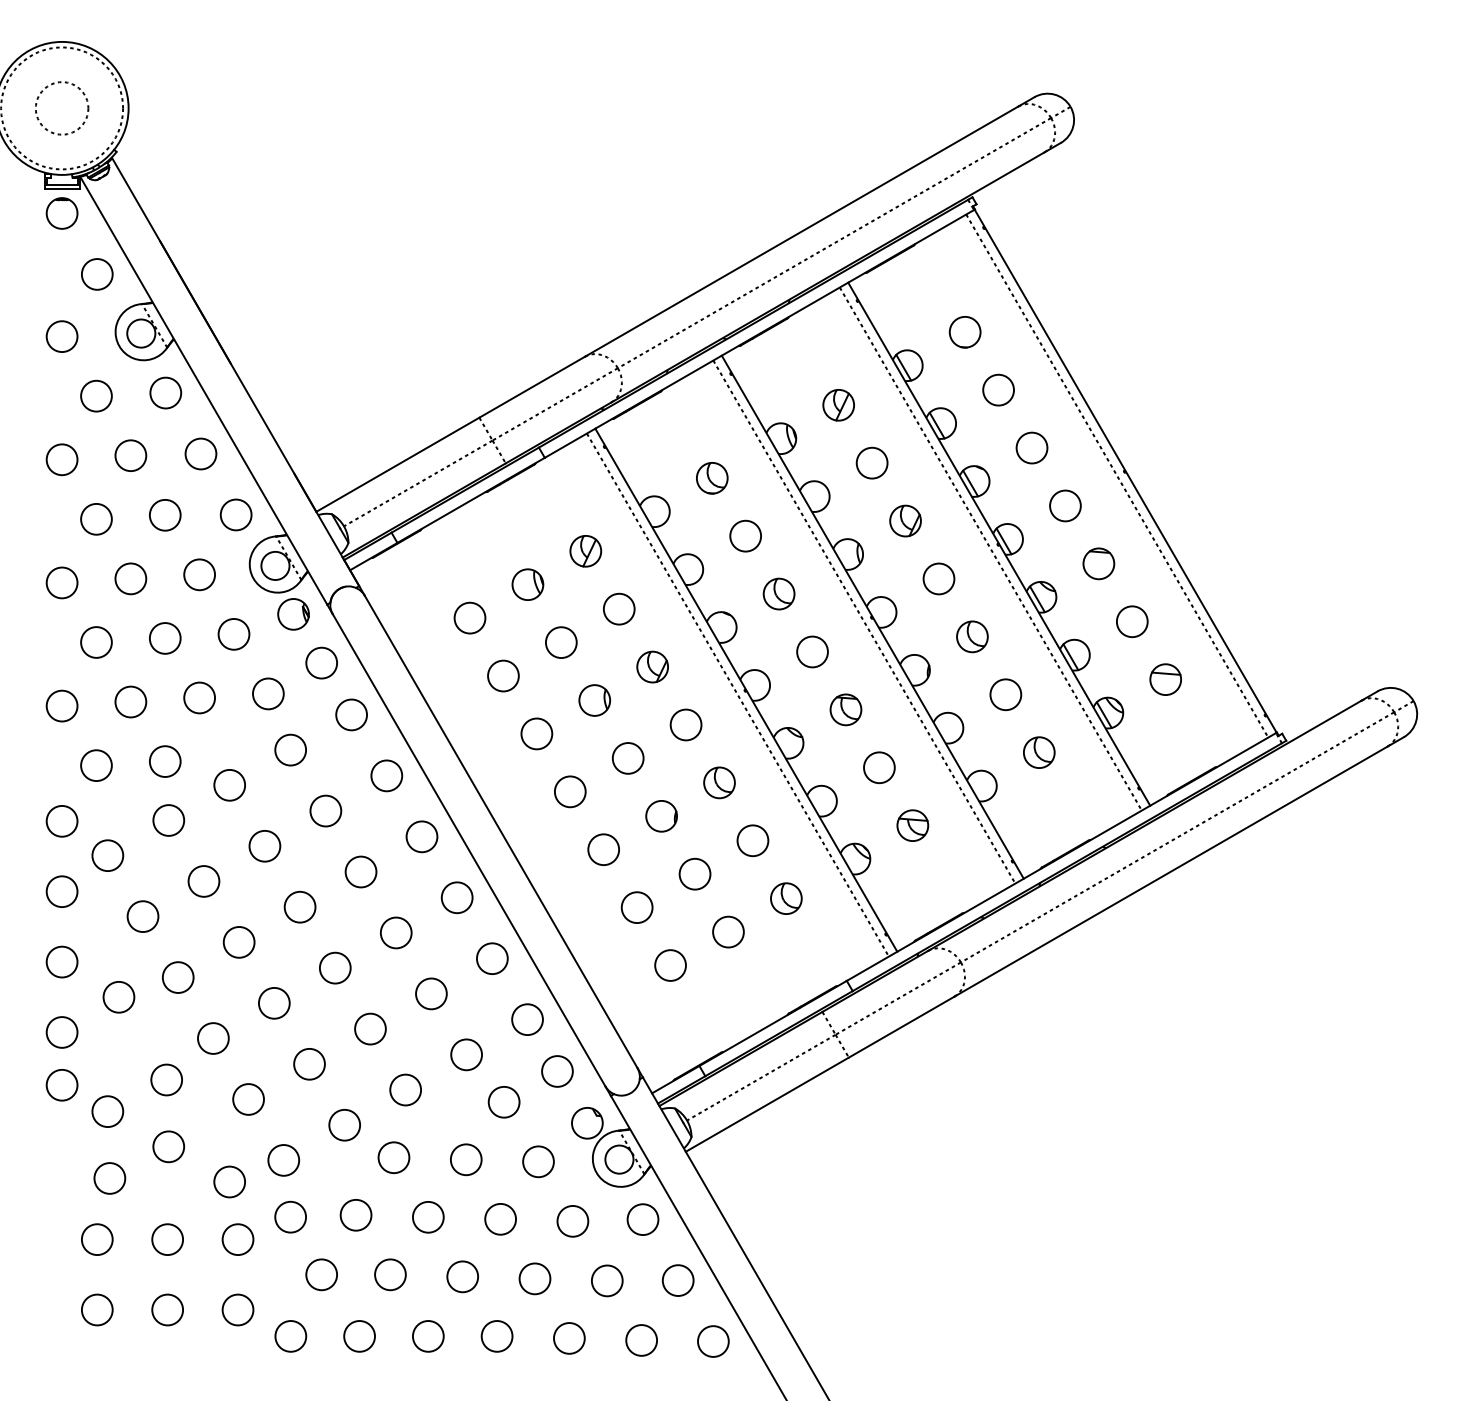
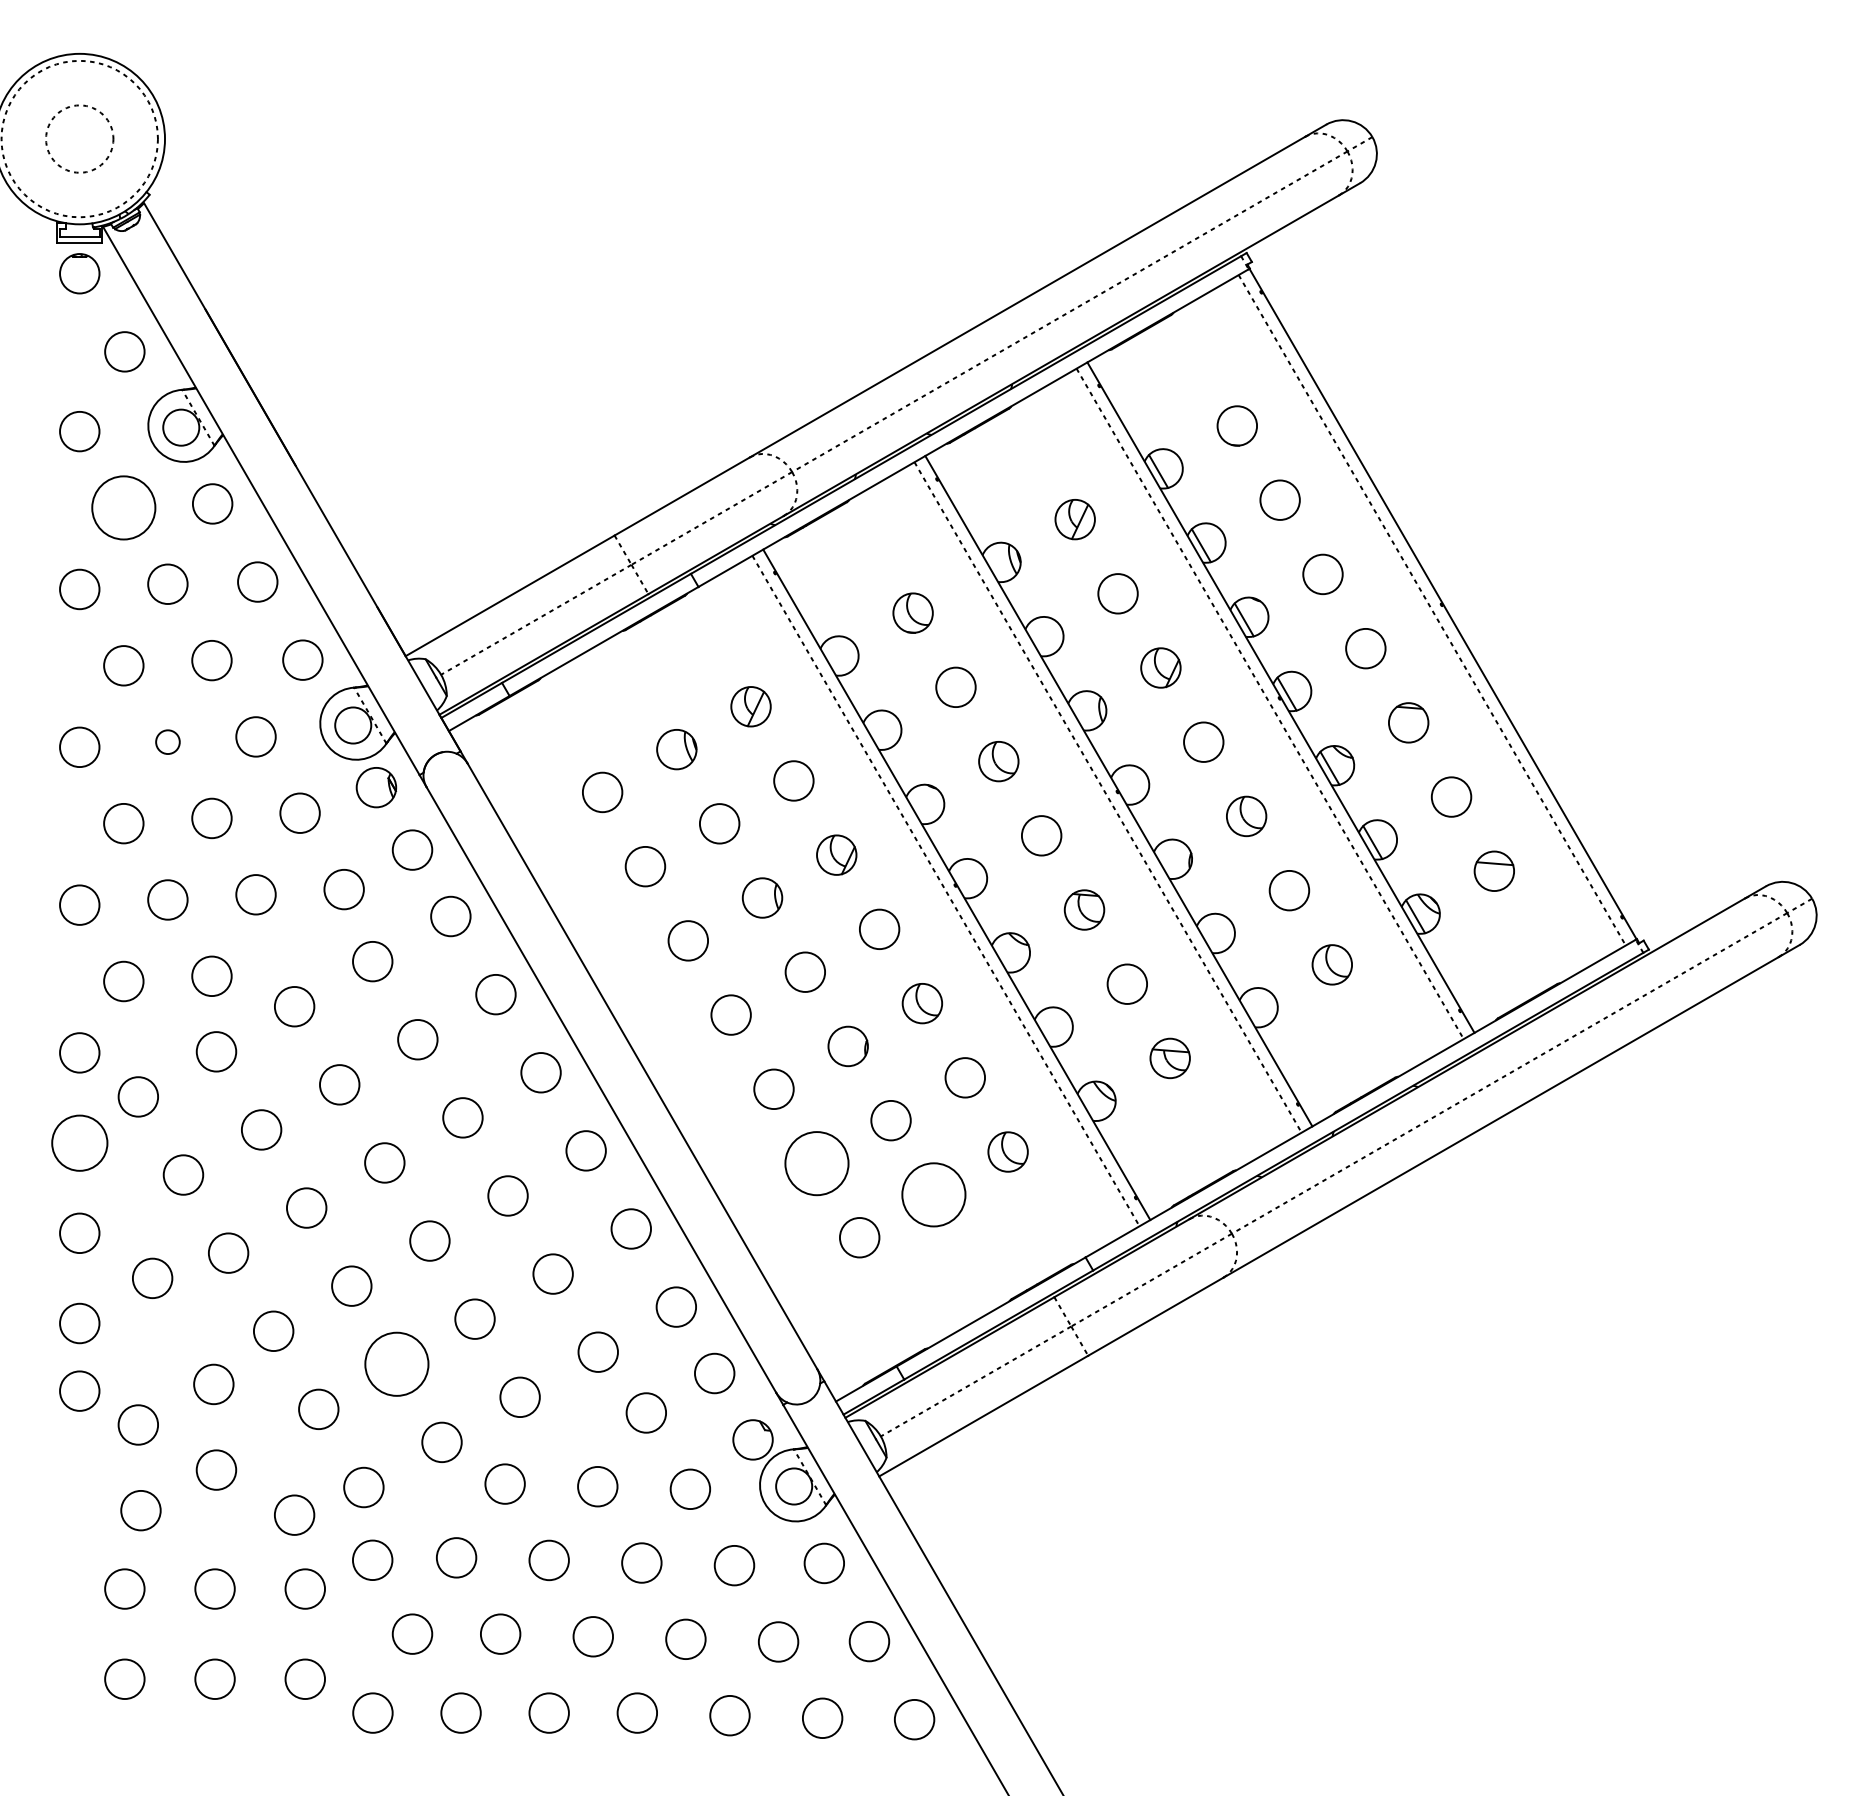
circle: (96, 395) -> (123, 507), size x1.6
circle: (130, 578) -> (167, 741), size x0.6
circle: (61, 891) -> (78, 1142), size x1.4
circle: (636, 907) -> (816, 1163), size x1.6
circle: (728, 931) -> (933, 1194), size x1.6
circle: (309, 1063) -> (396, 1363), size x1.6

